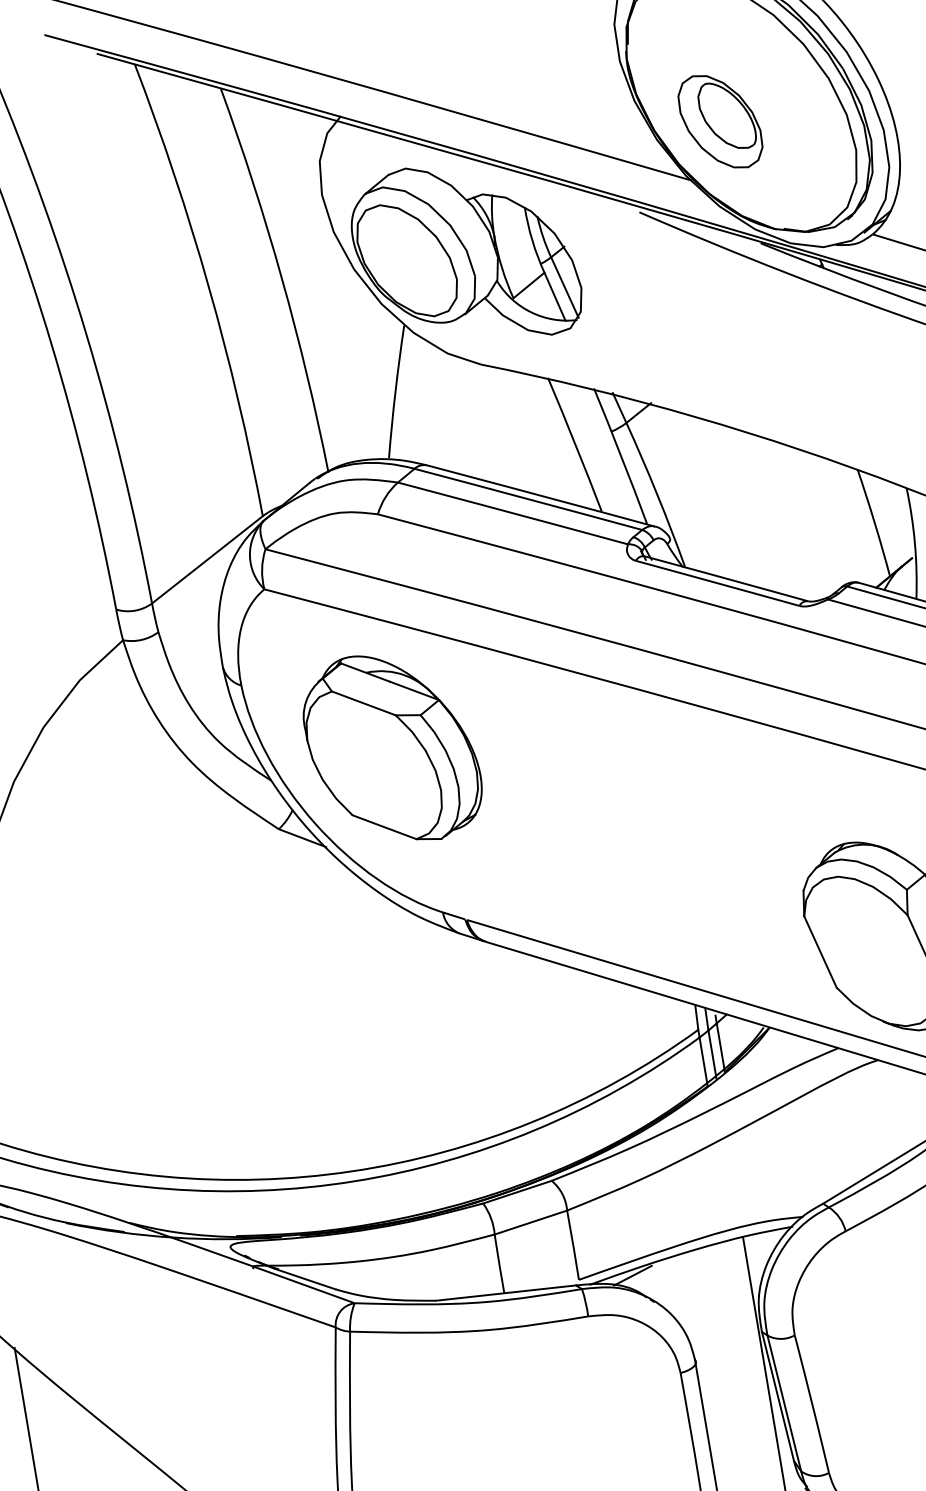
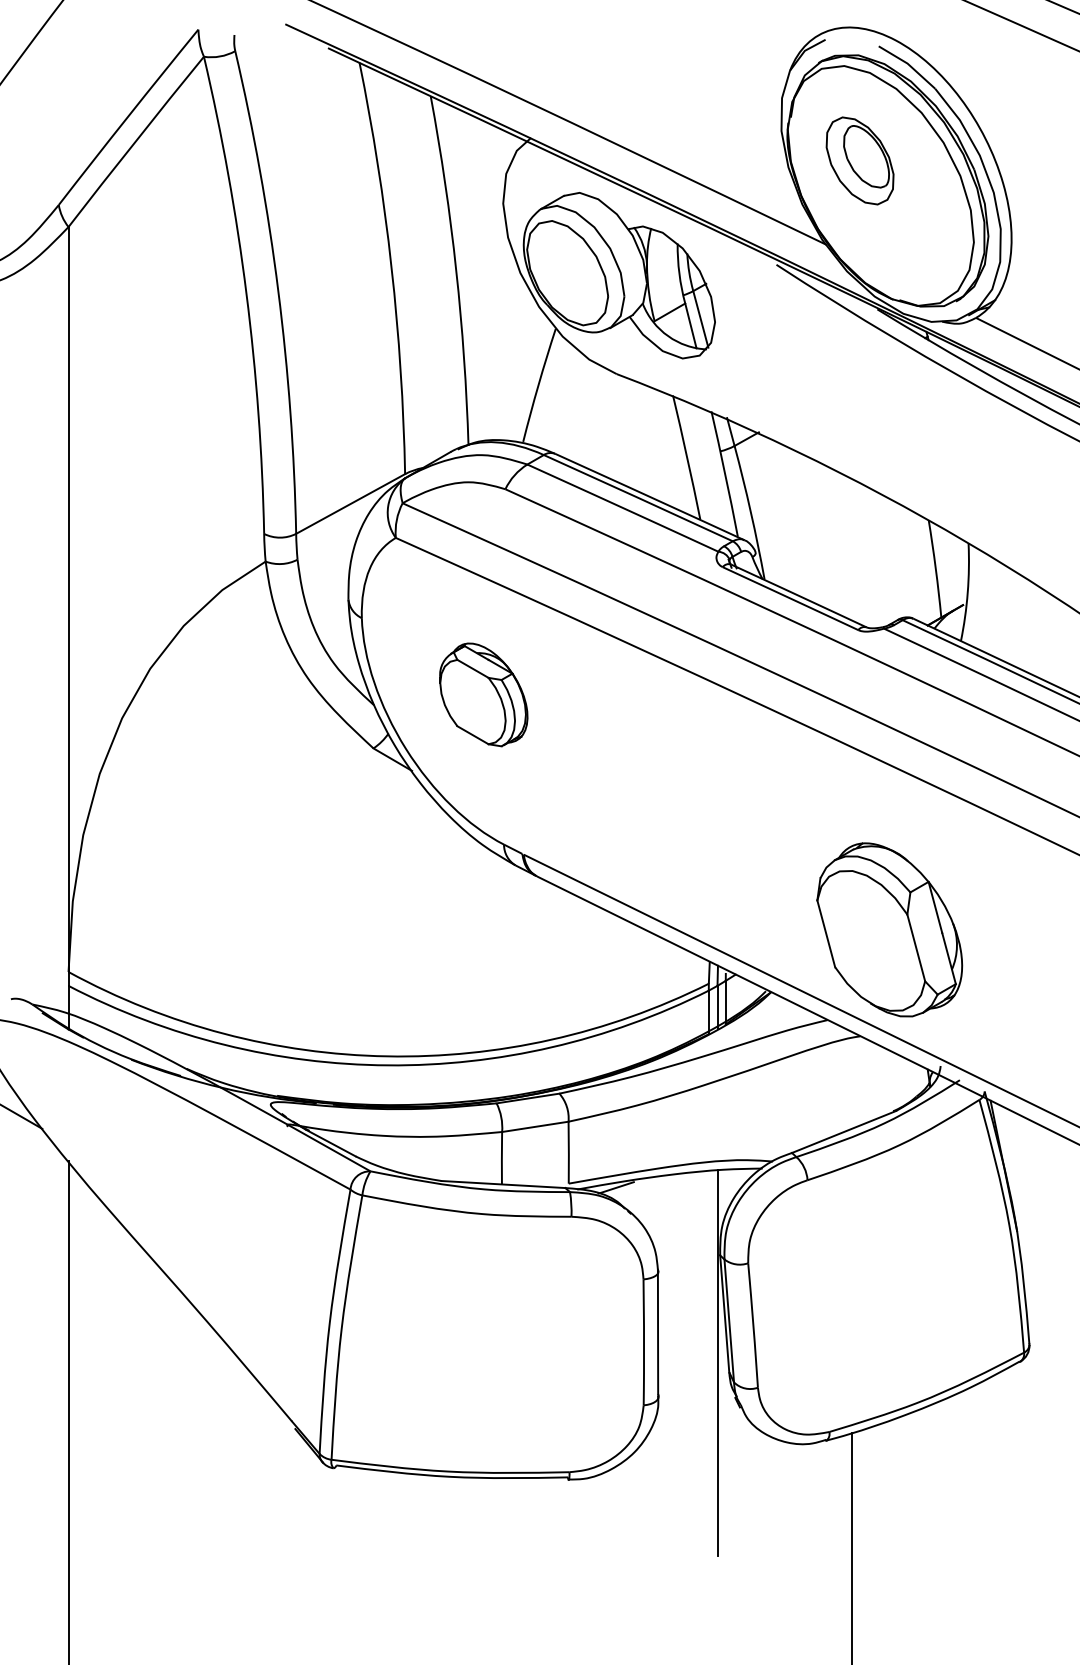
part: (719, 121) -> (859, 160), moved
part: (391, 748) -> (483, 694), size x0.6

